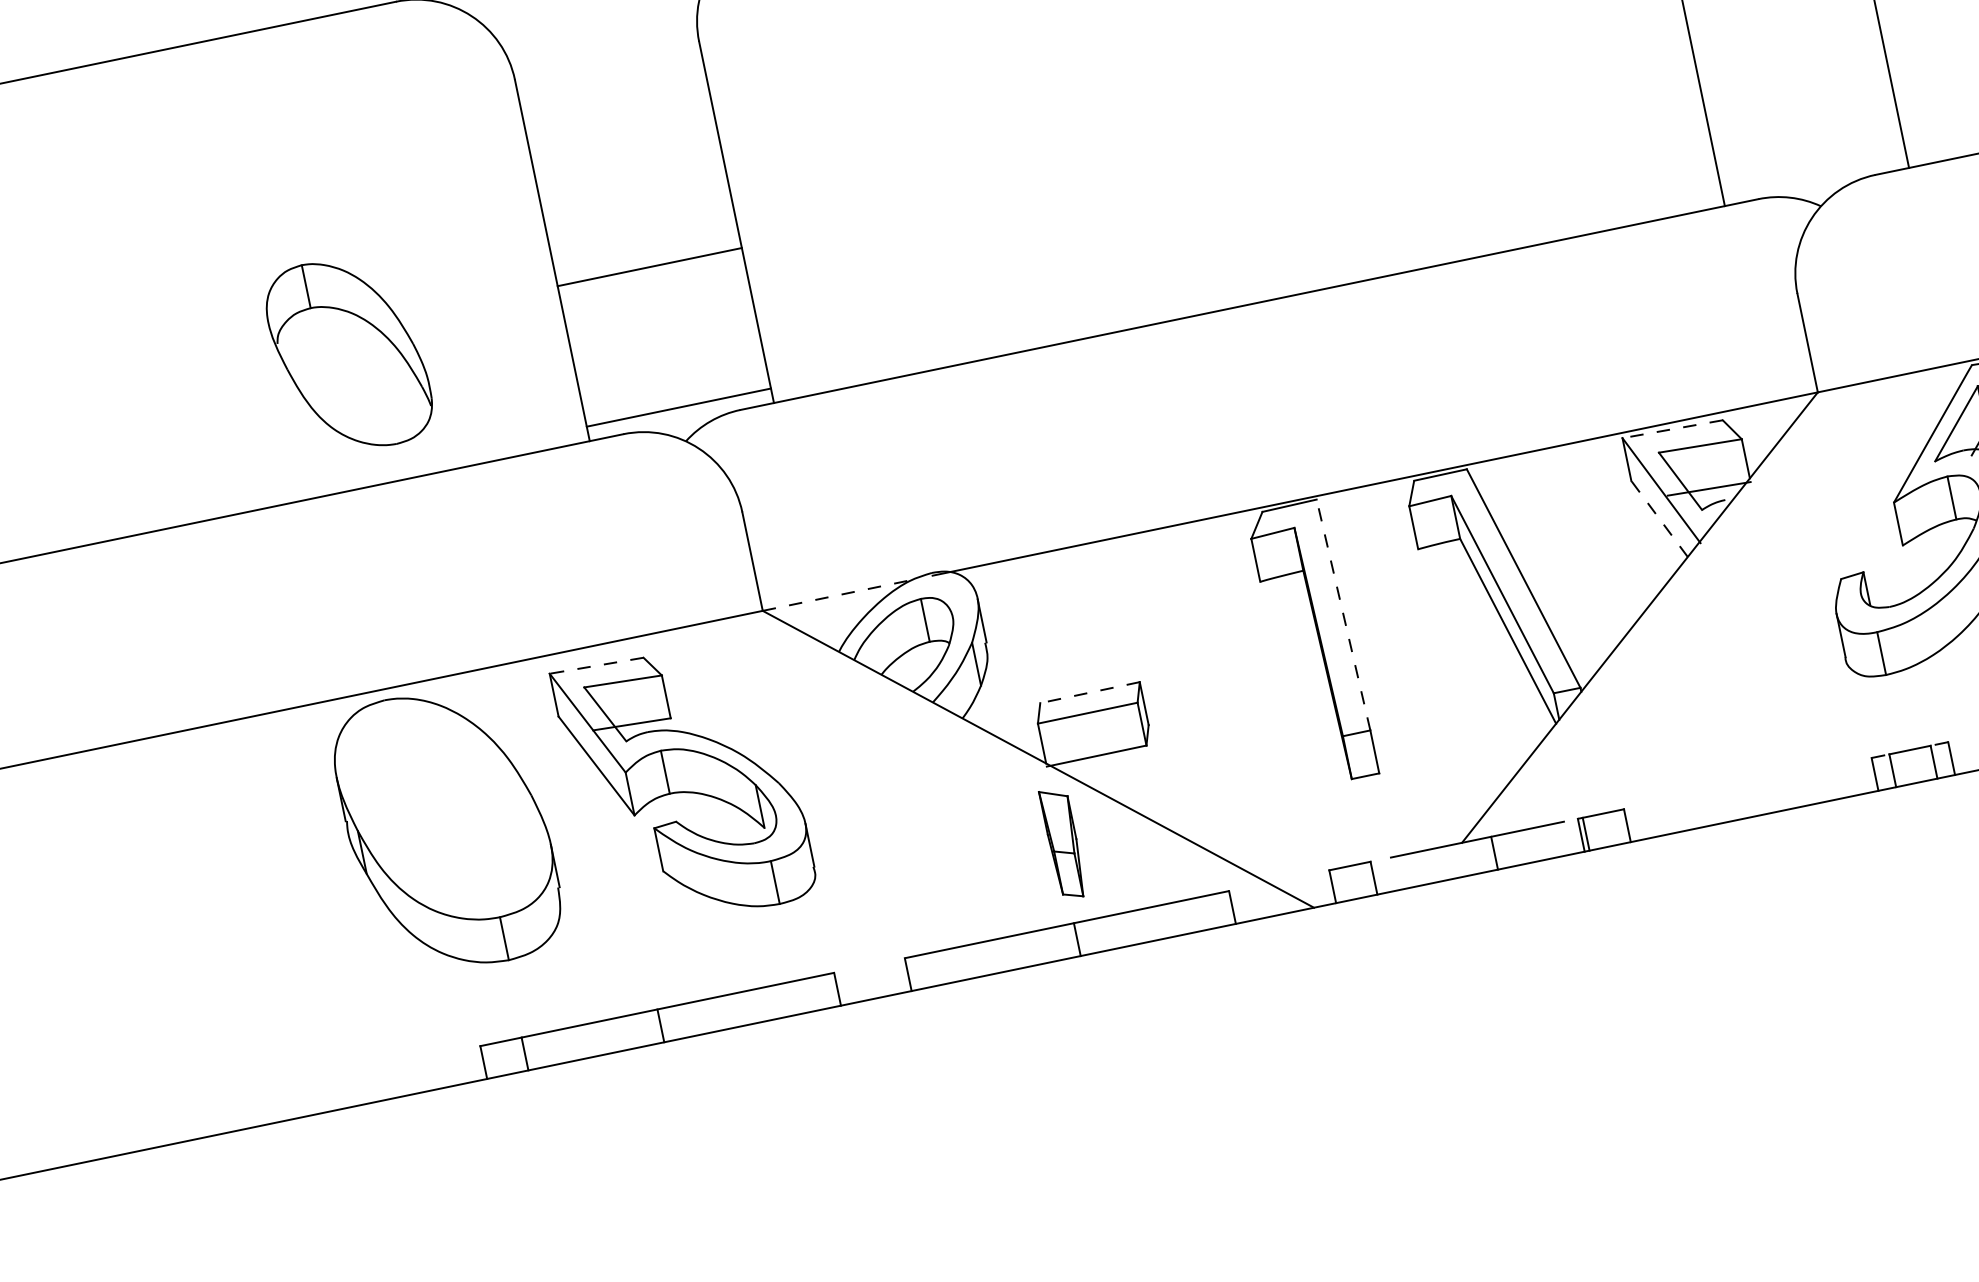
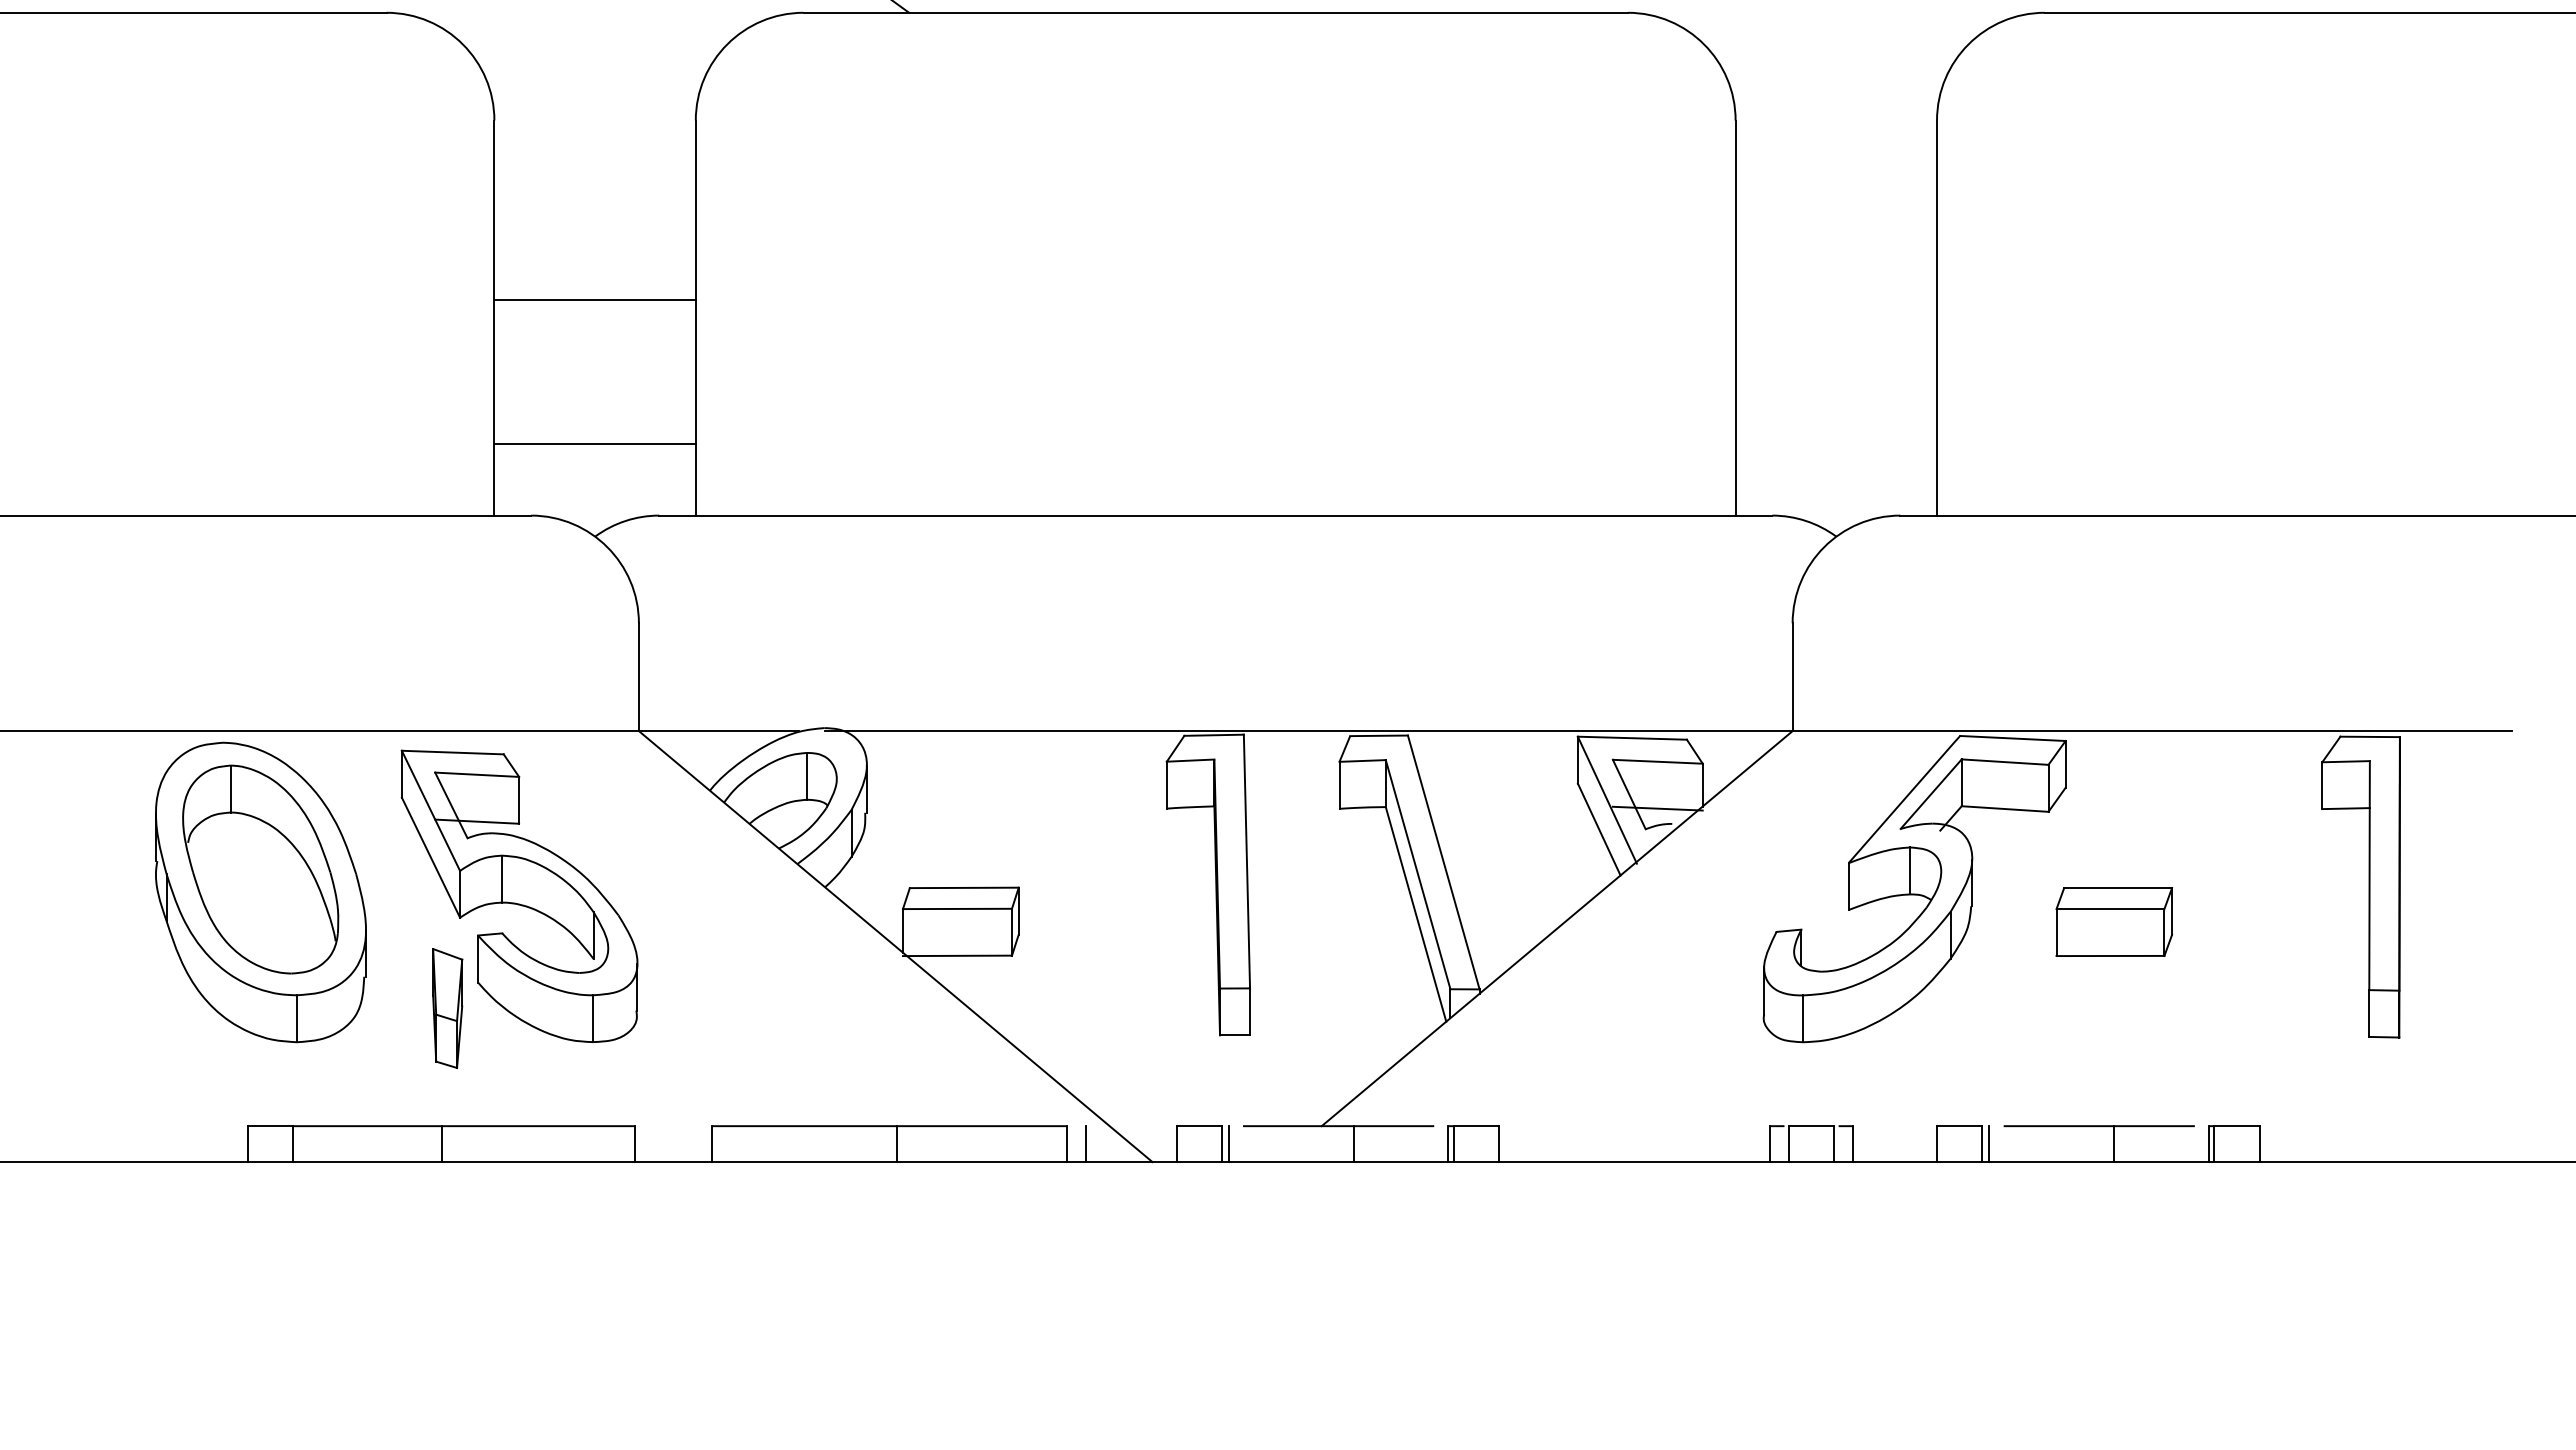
line: (649, 267) -> (594, 300), moved
part: (348, 354) -> (260, 869), moved
line: (678, 407) -> (594, 443), moved
line: (1672, 429) -> (1632, 738), dashed -> solid
line: (1659, 518) -> (1599, 829), dashed -> solid
line: (835, 596) -> (718, 731), dashed -> solid
line: (1343, 615) -> (1246, 861), dashed -> solid
line: (596, 665) -> (452, 752), dashed -> solid
line: (1089, 692) -> (963, 887), dashed -> solid
part: (1063, 843) -> (447, 1008), moved
line: (1380, 877) -> (1228, 1144), added
line: (1250, 904) -> (1086, 1144), added

